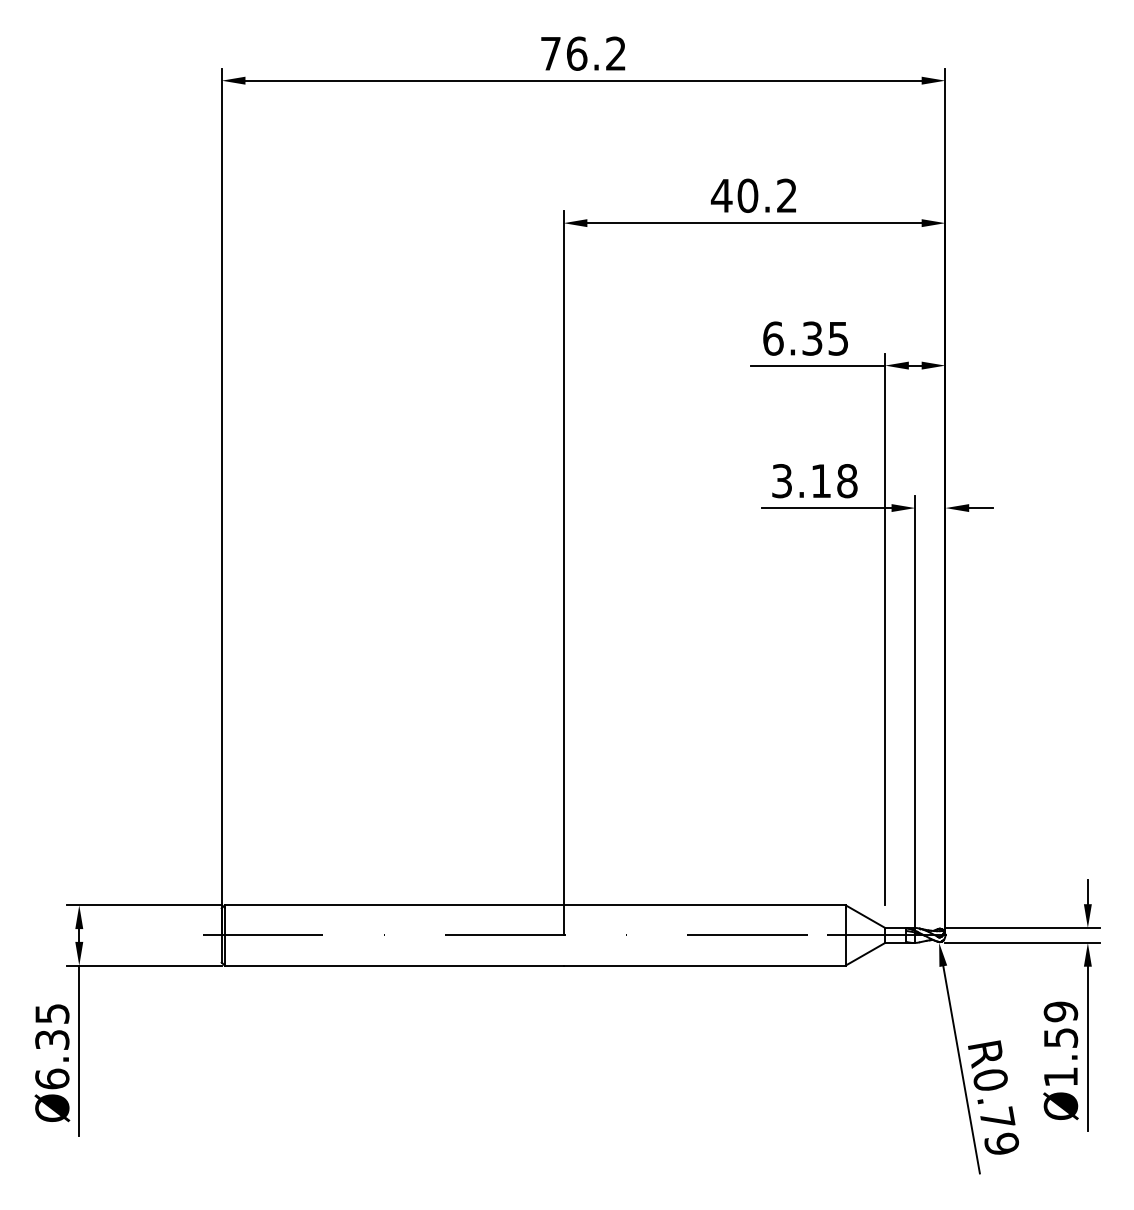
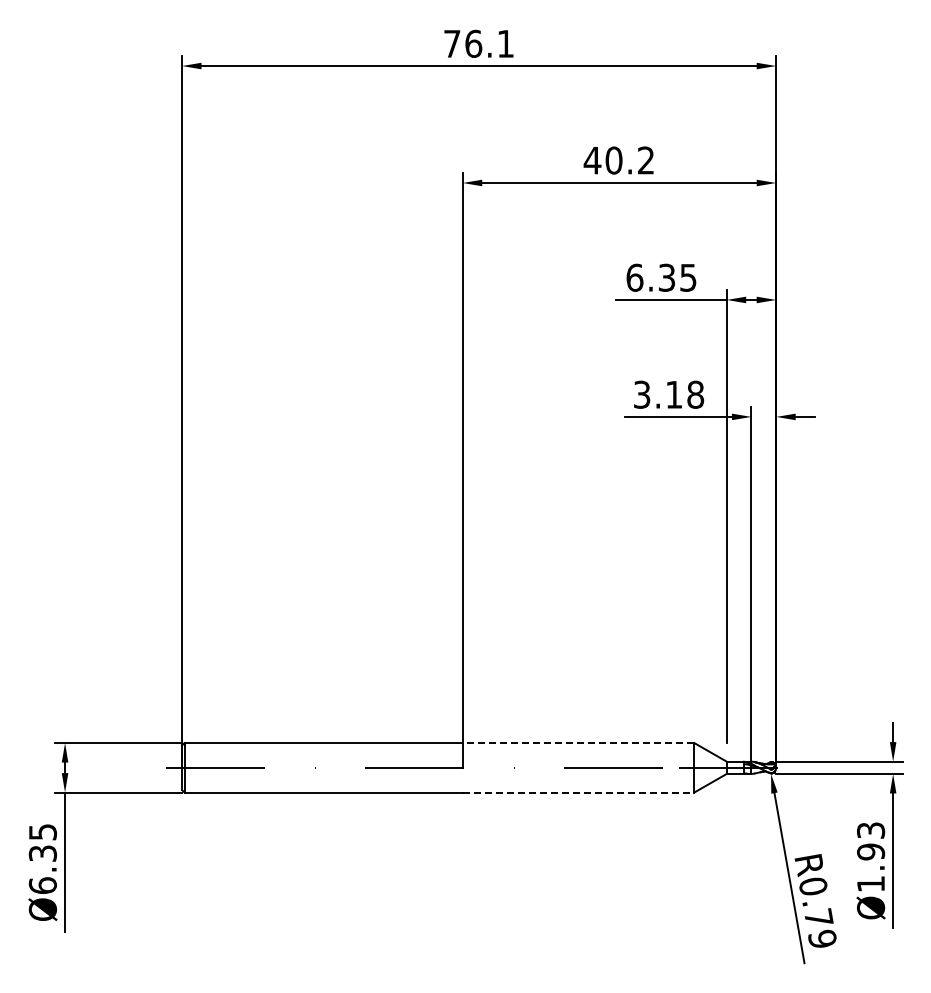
text: (615, 53) -> (505, 43), 76.2 -> 76.1
line: (704, 905) -> (578, 743), solid -> dashed
line: (704, 965) -> (578, 792), solid -> dashed
text: (1060, 1025) -> (870, 841), Ø1.59 -> Ø1.93

